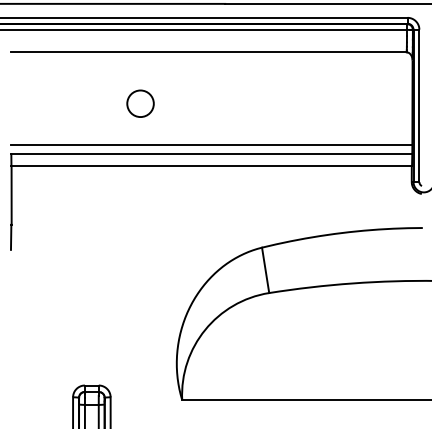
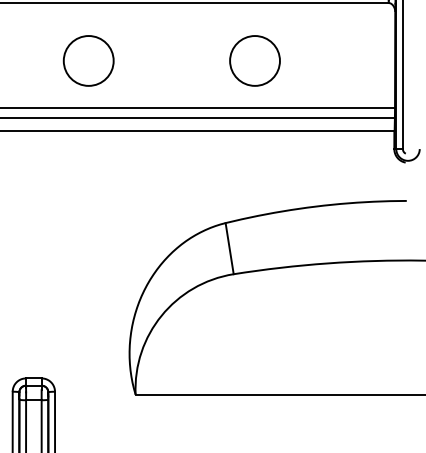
circle: (140, 103) -> (88, 60), size x1.67
circle: (288, 103) -> (255, 60), added

